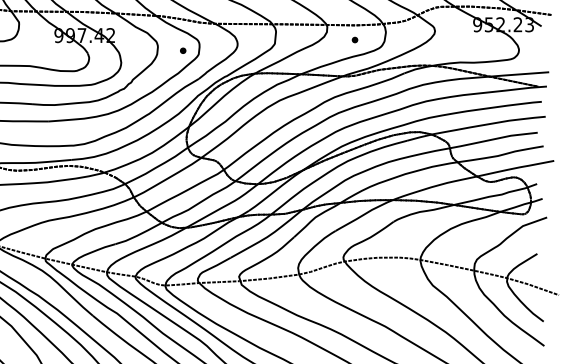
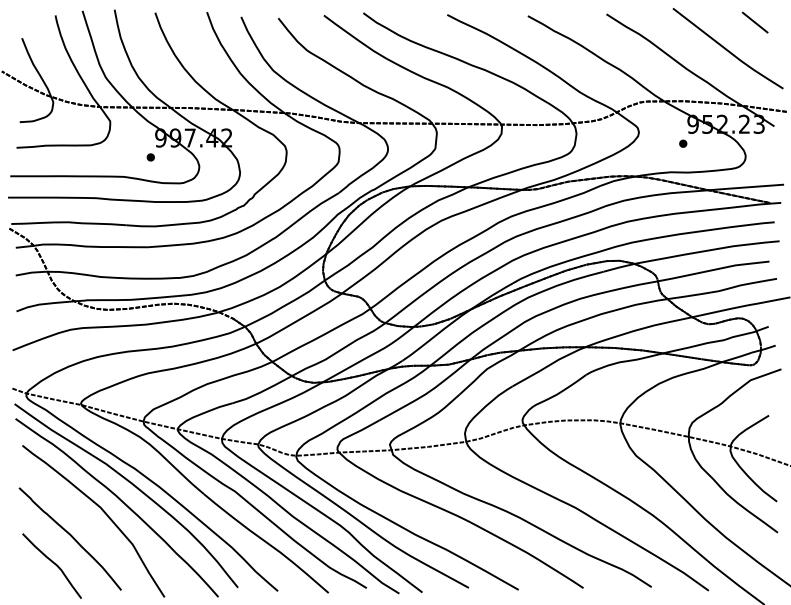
part: (355, 39) -> (683, 143), moved
part: (182, 50) -> (150, 157), moved

